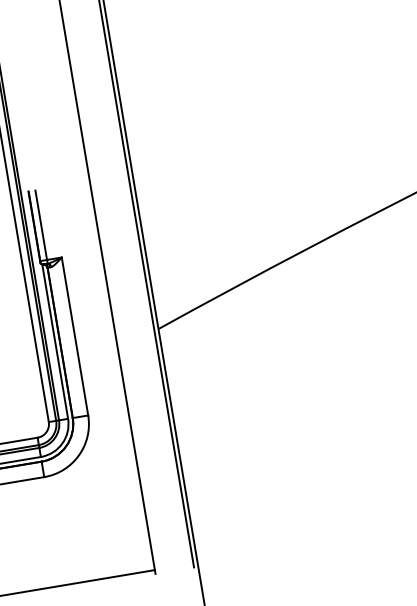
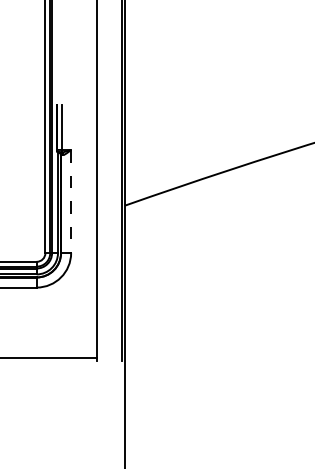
line: (75, 336) -> (71, 201), solid -> dashed

